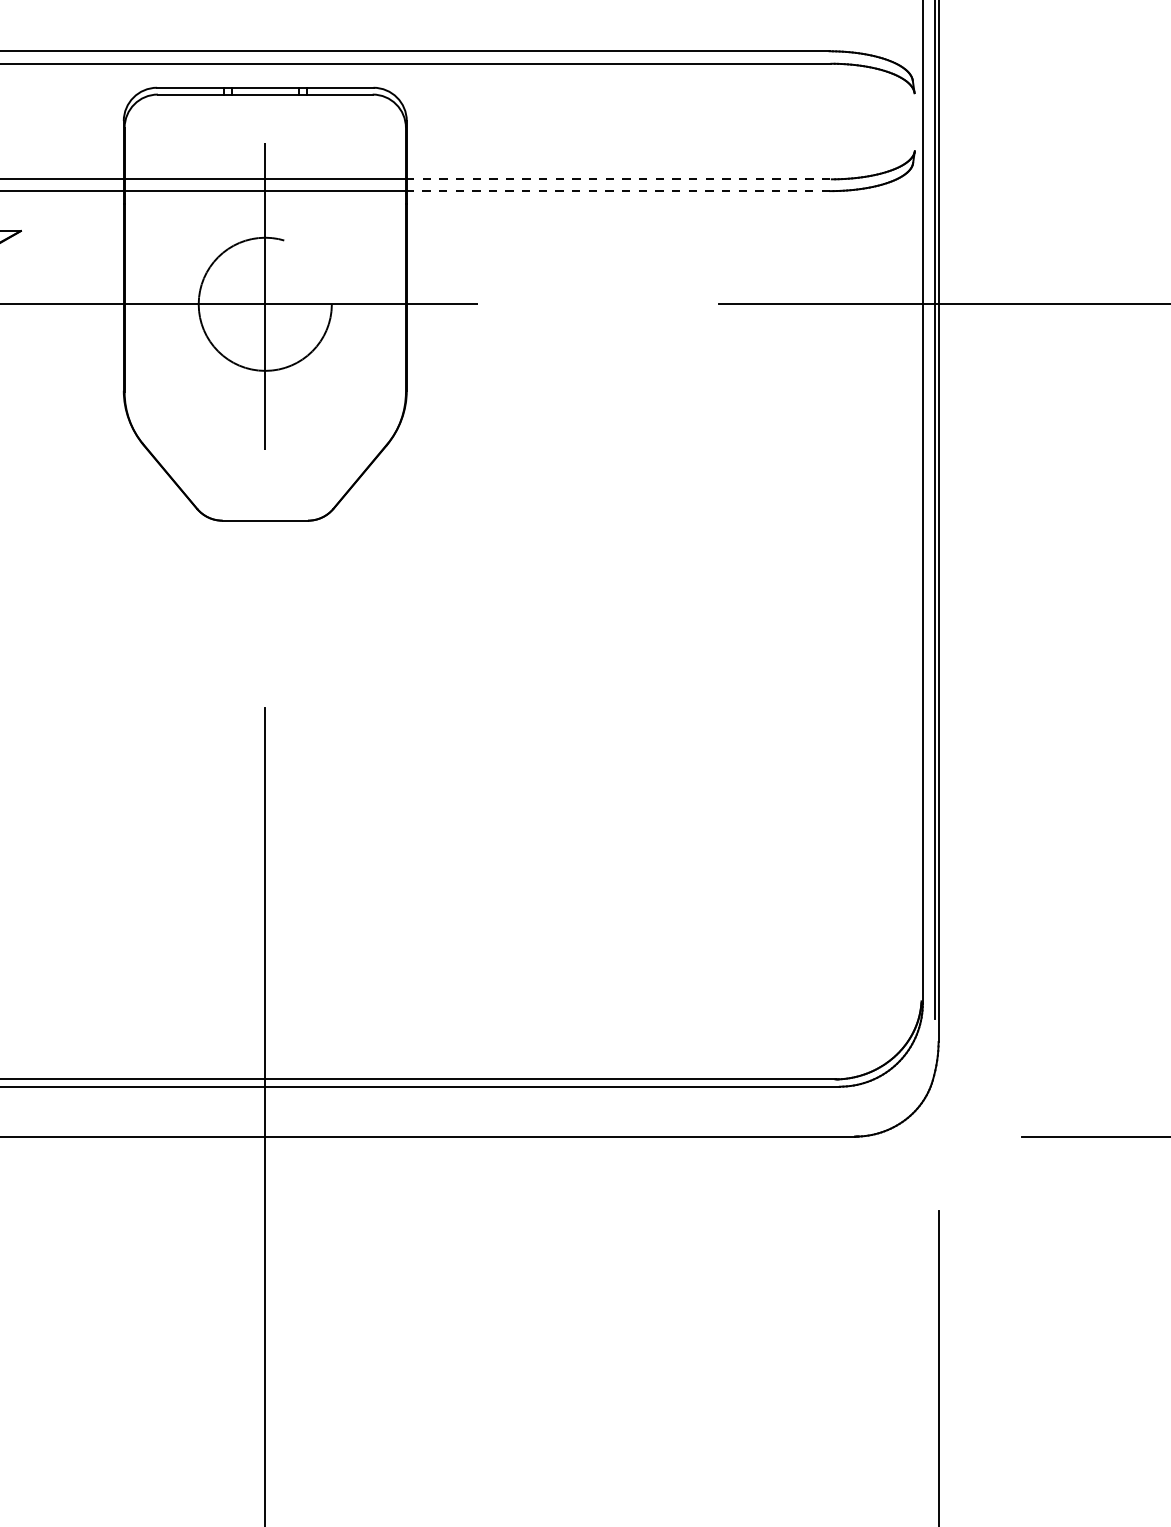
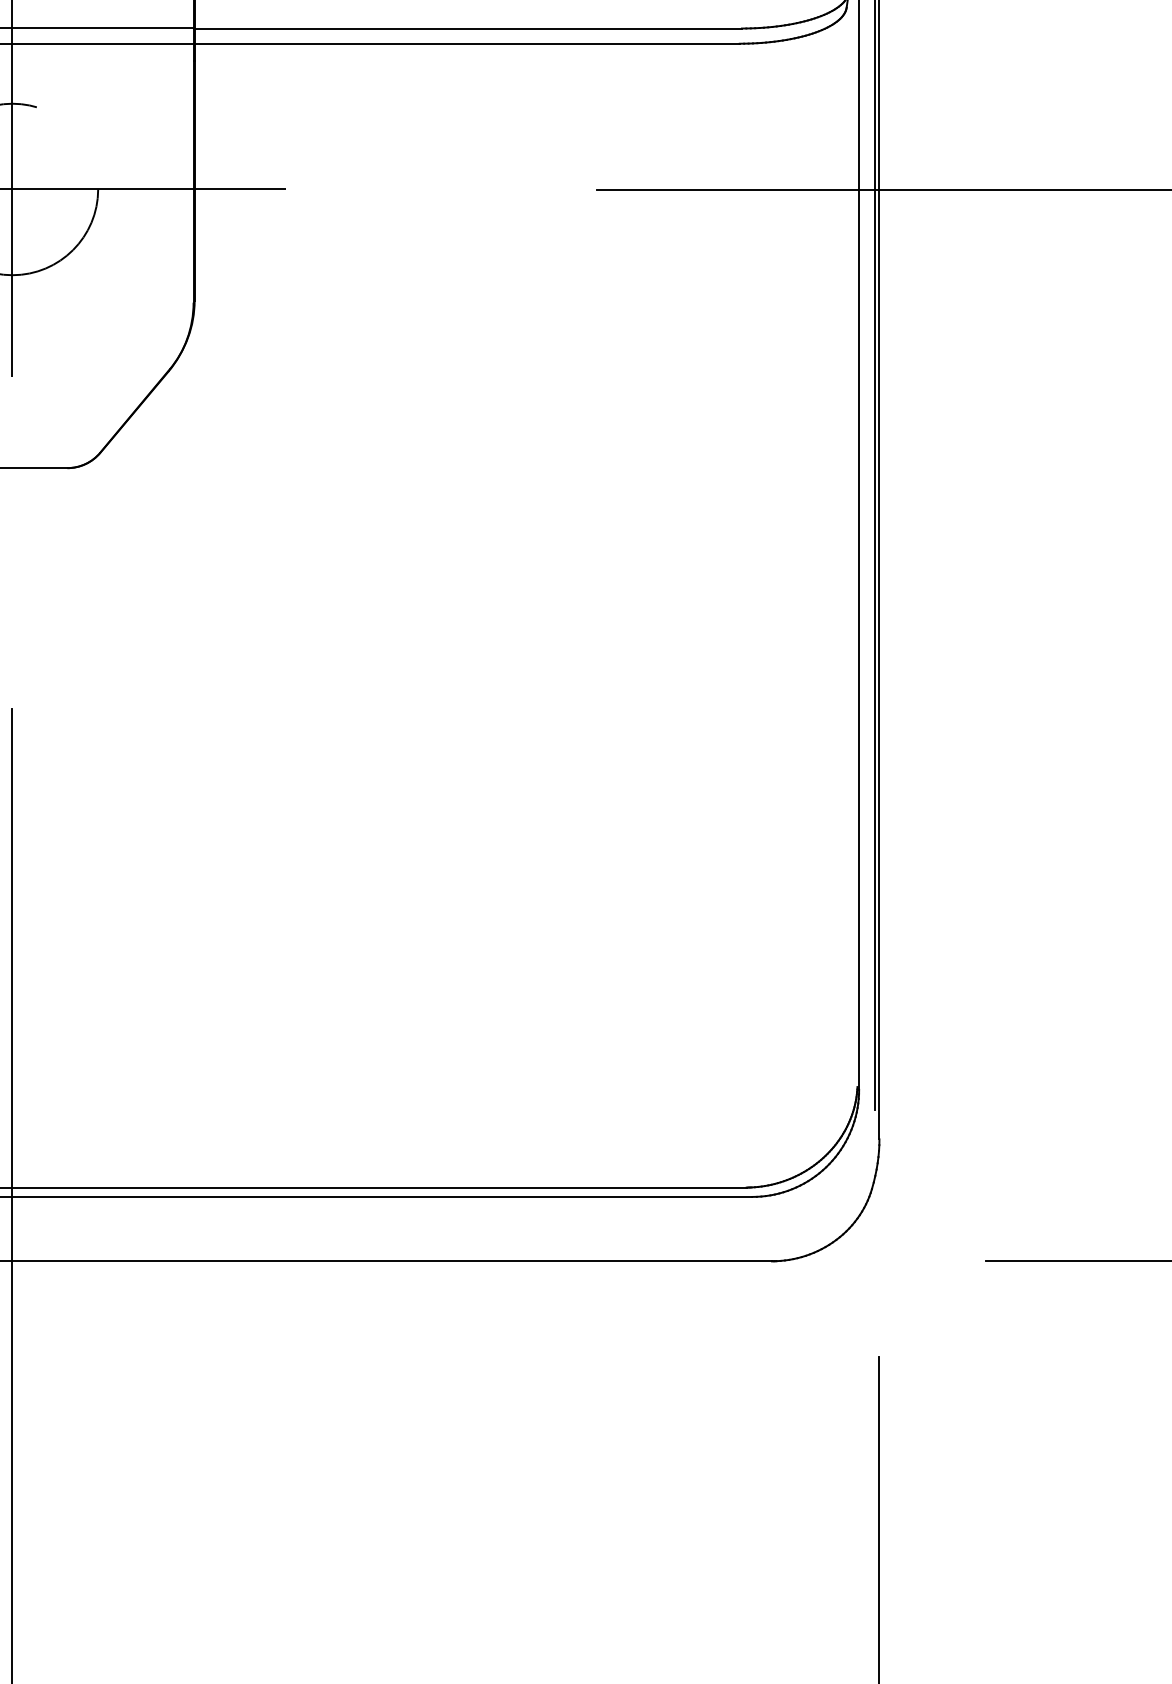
line: (618, 179) -> (467, 28), dashed -> solid
line: (618, 191) -> (467, 44), dashed -> solid

